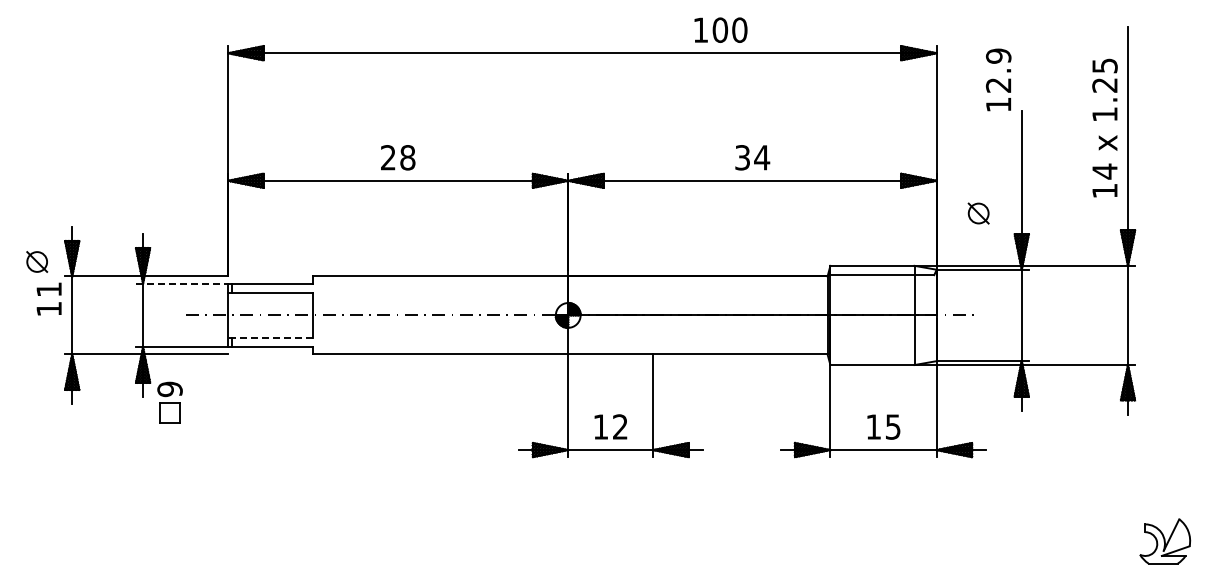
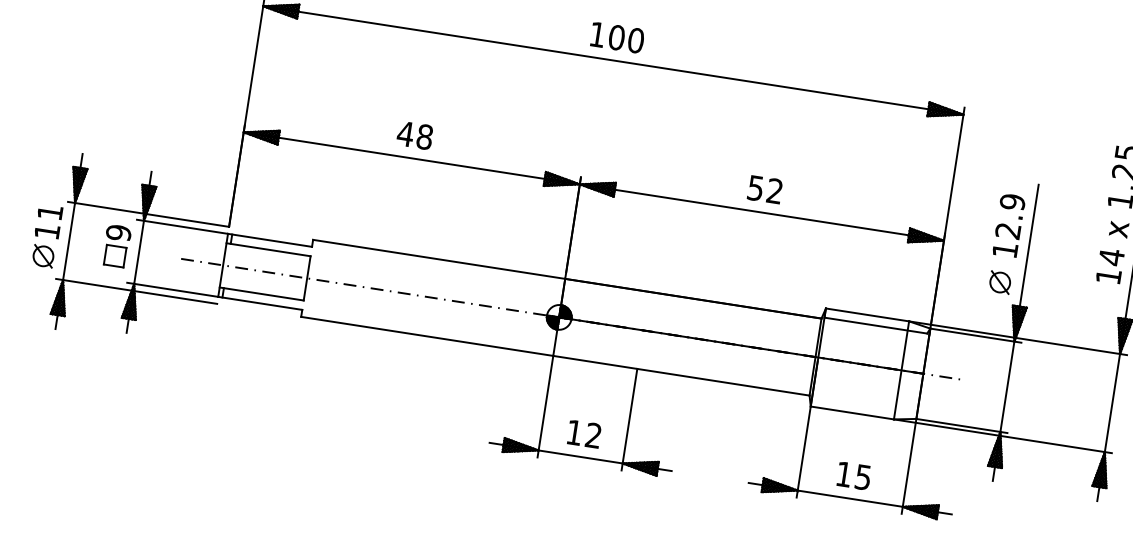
text: (720, 29) -> (617, 37), moved
text: (998, 79) -> (1008, 225), moved
text: (388, 157) -> (405, 133), 28 -> 48
text: (753, 157) -> (766, 189), 34 -> 52
part: (978, 213) -> (1000, 282), moved
part: (37, 261) -> (43, 255), moved
line: (182, 283) -> (182, 226), dashed -> solid
line: (270, 337) -> (261, 293), dashed -> solid
part: (169, 402) -> (116, 245), moved

